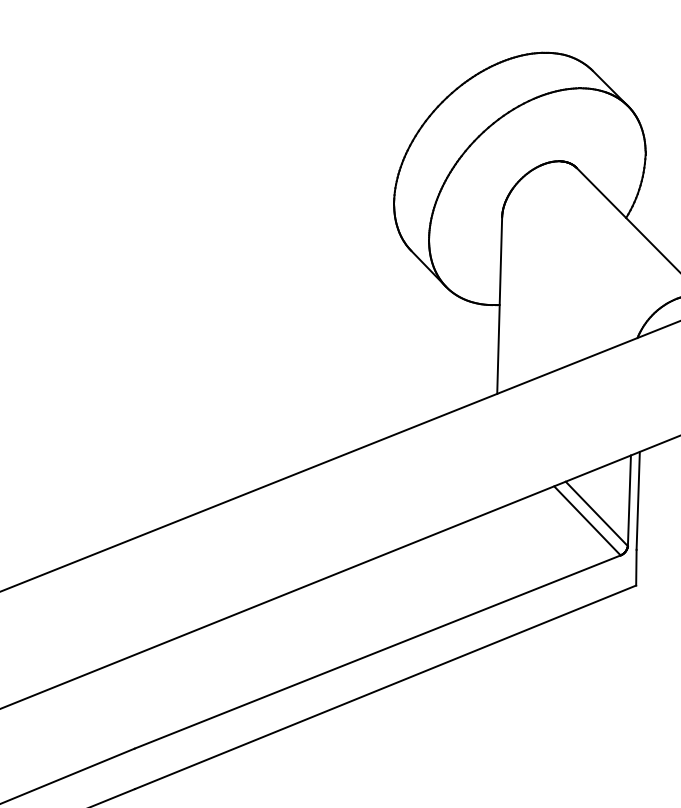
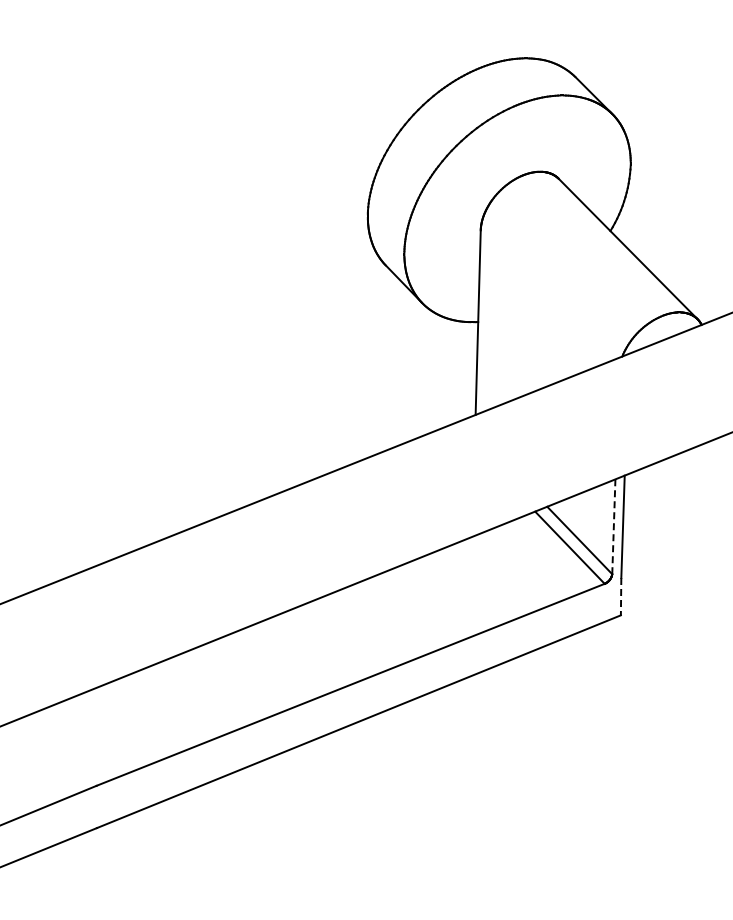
line: (629, 500) -> (613, 526), solid -> dashed
line: (636, 567) -> (621, 596), solid -> dashed

